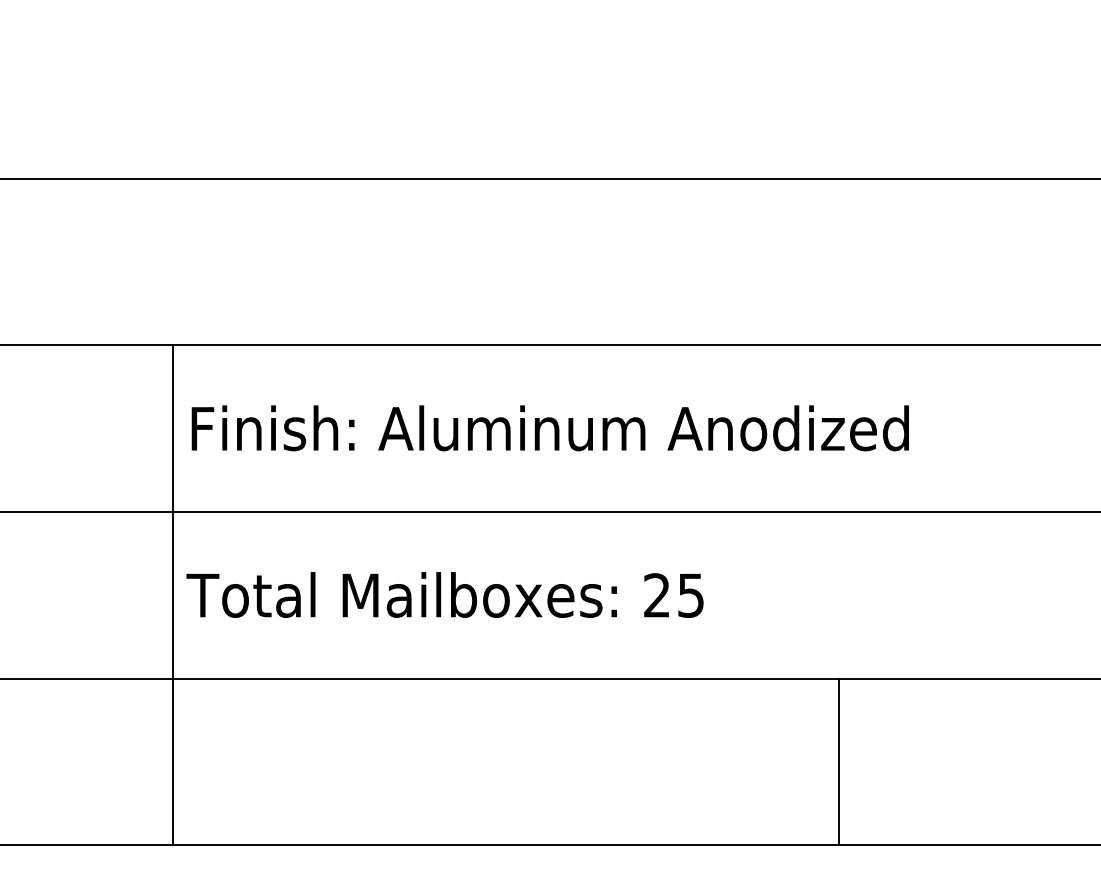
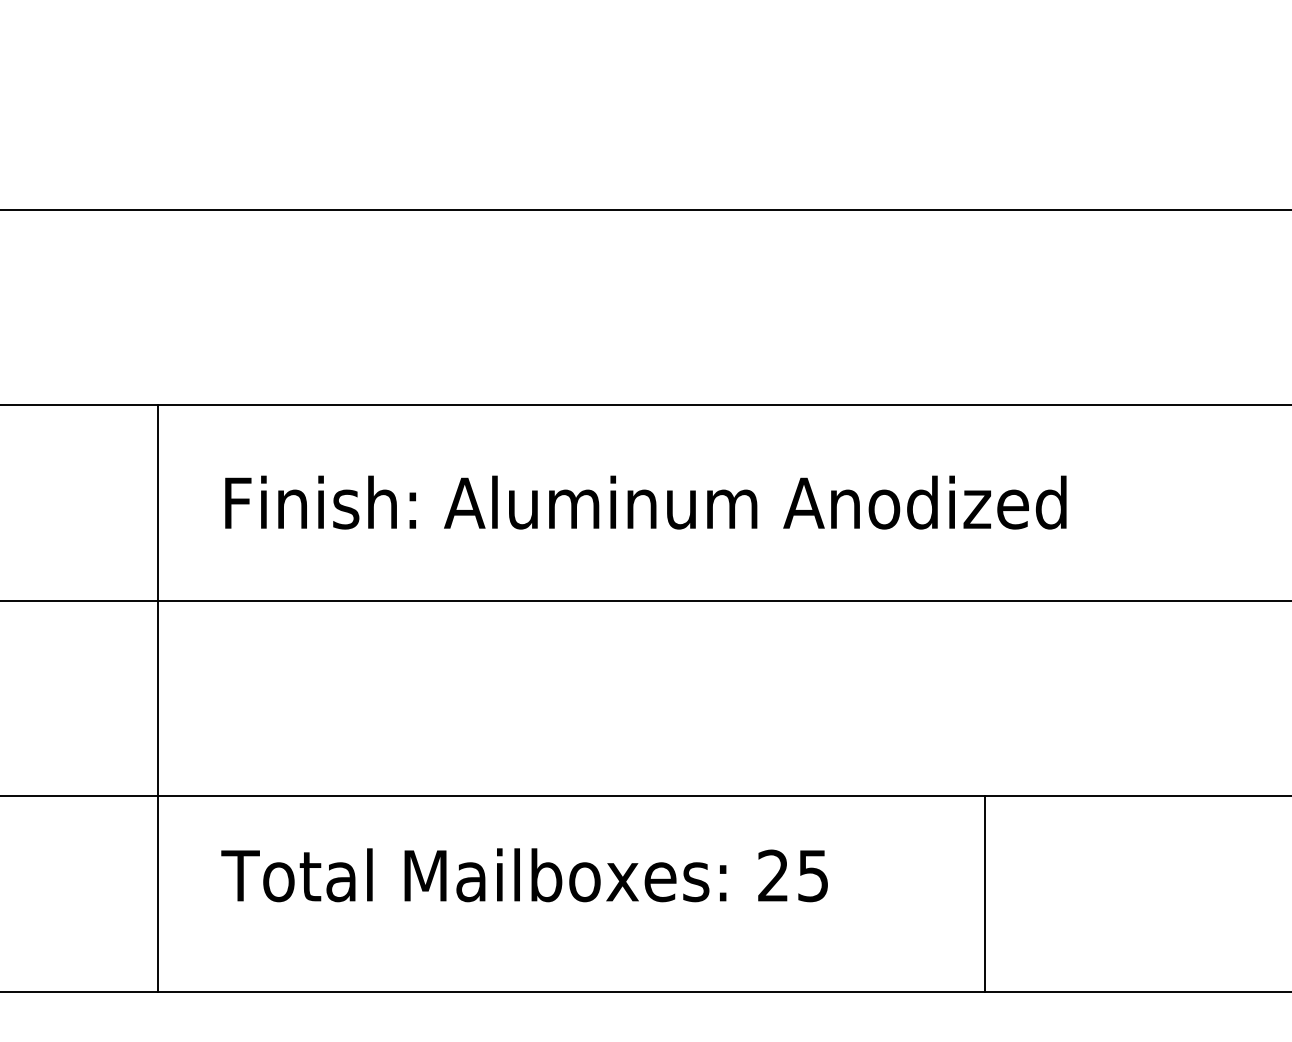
text: (444, 594) -> (524, 874), moved
line: (172, 595) -> (158, 698), moved

